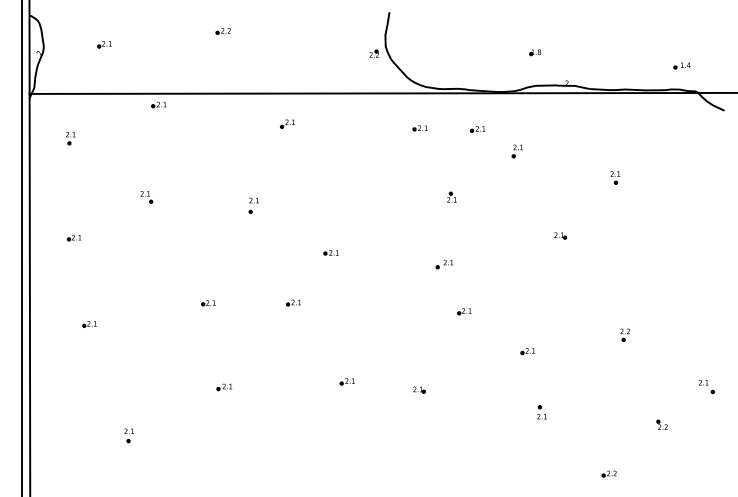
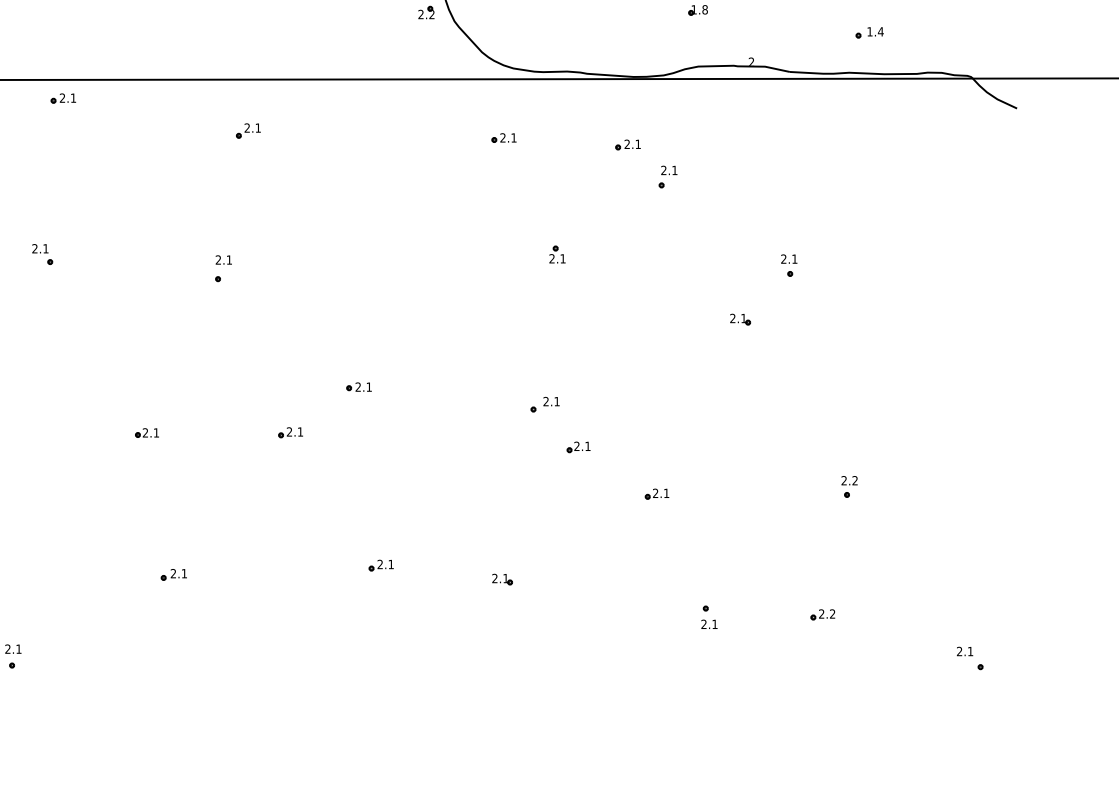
part: (681, 65) -> (868, 32), moved
part: (287, 123) -> (248, 130), moved
part: (477, 129) -> (627, 145), moved
part: (615, 177) -> (789, 264), moved
part: (330, 252) -> (357, 386), moved
part: (443, 264) -> (543, 404), moved
part: (527, 351) -> (656, 494), moved
part: (706, 387) -> (969, 659), moved
part: (661, 424) -> (910, 637), removed
part: (608, 473) -> (821, 614), moved

